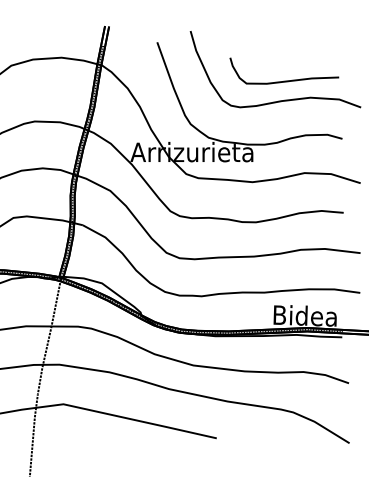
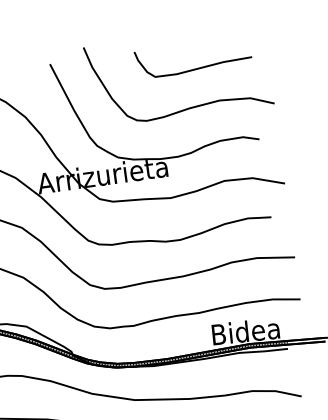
curve: (284, 80) -> (194, 68), moved

